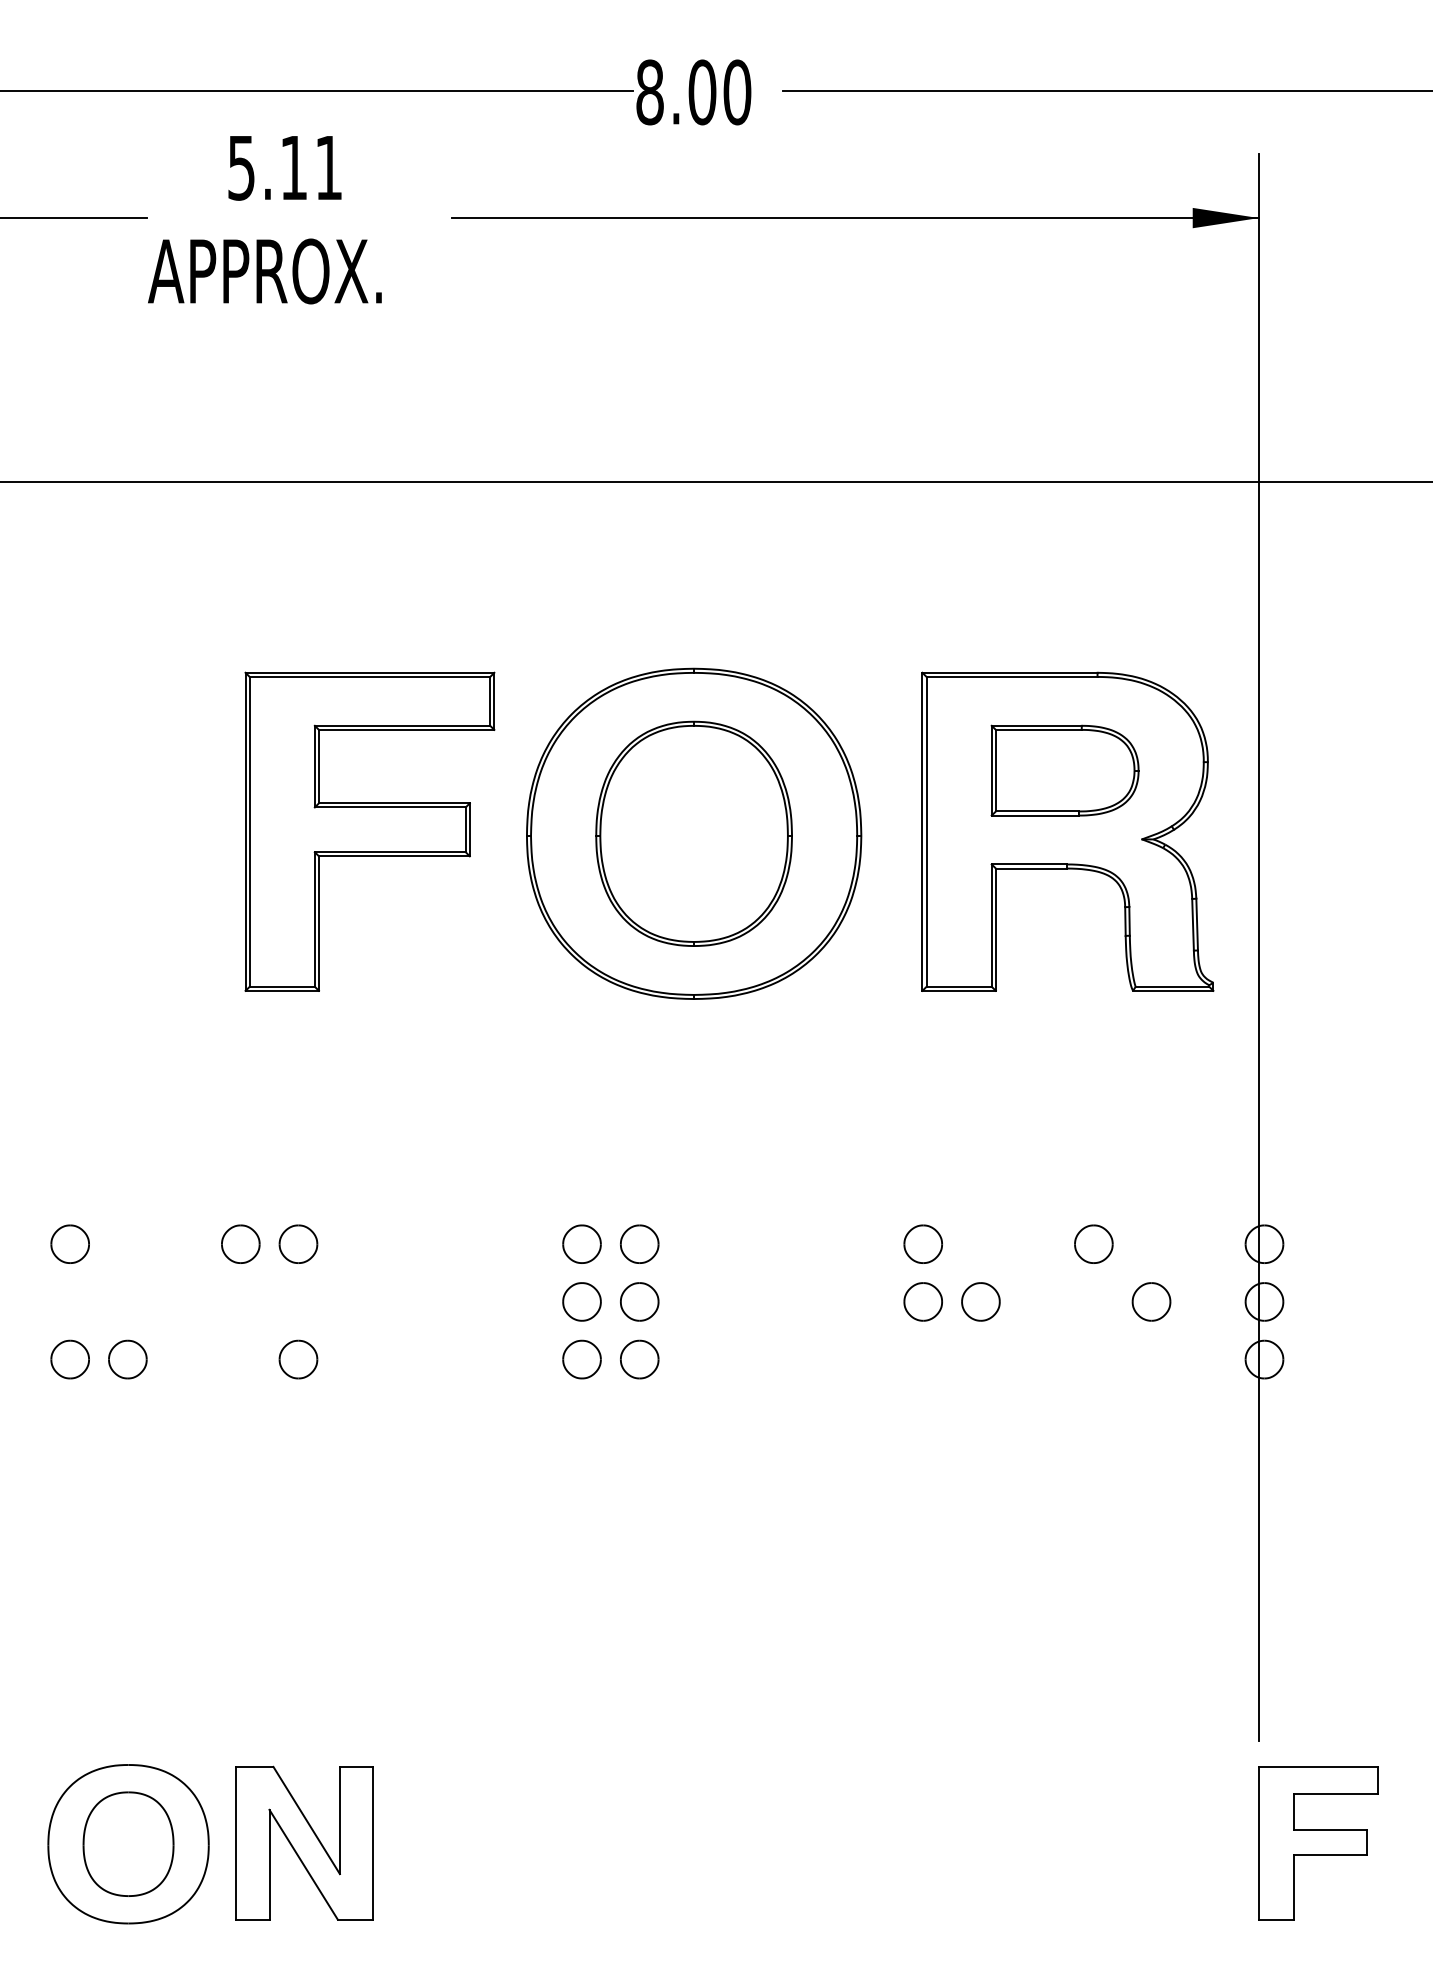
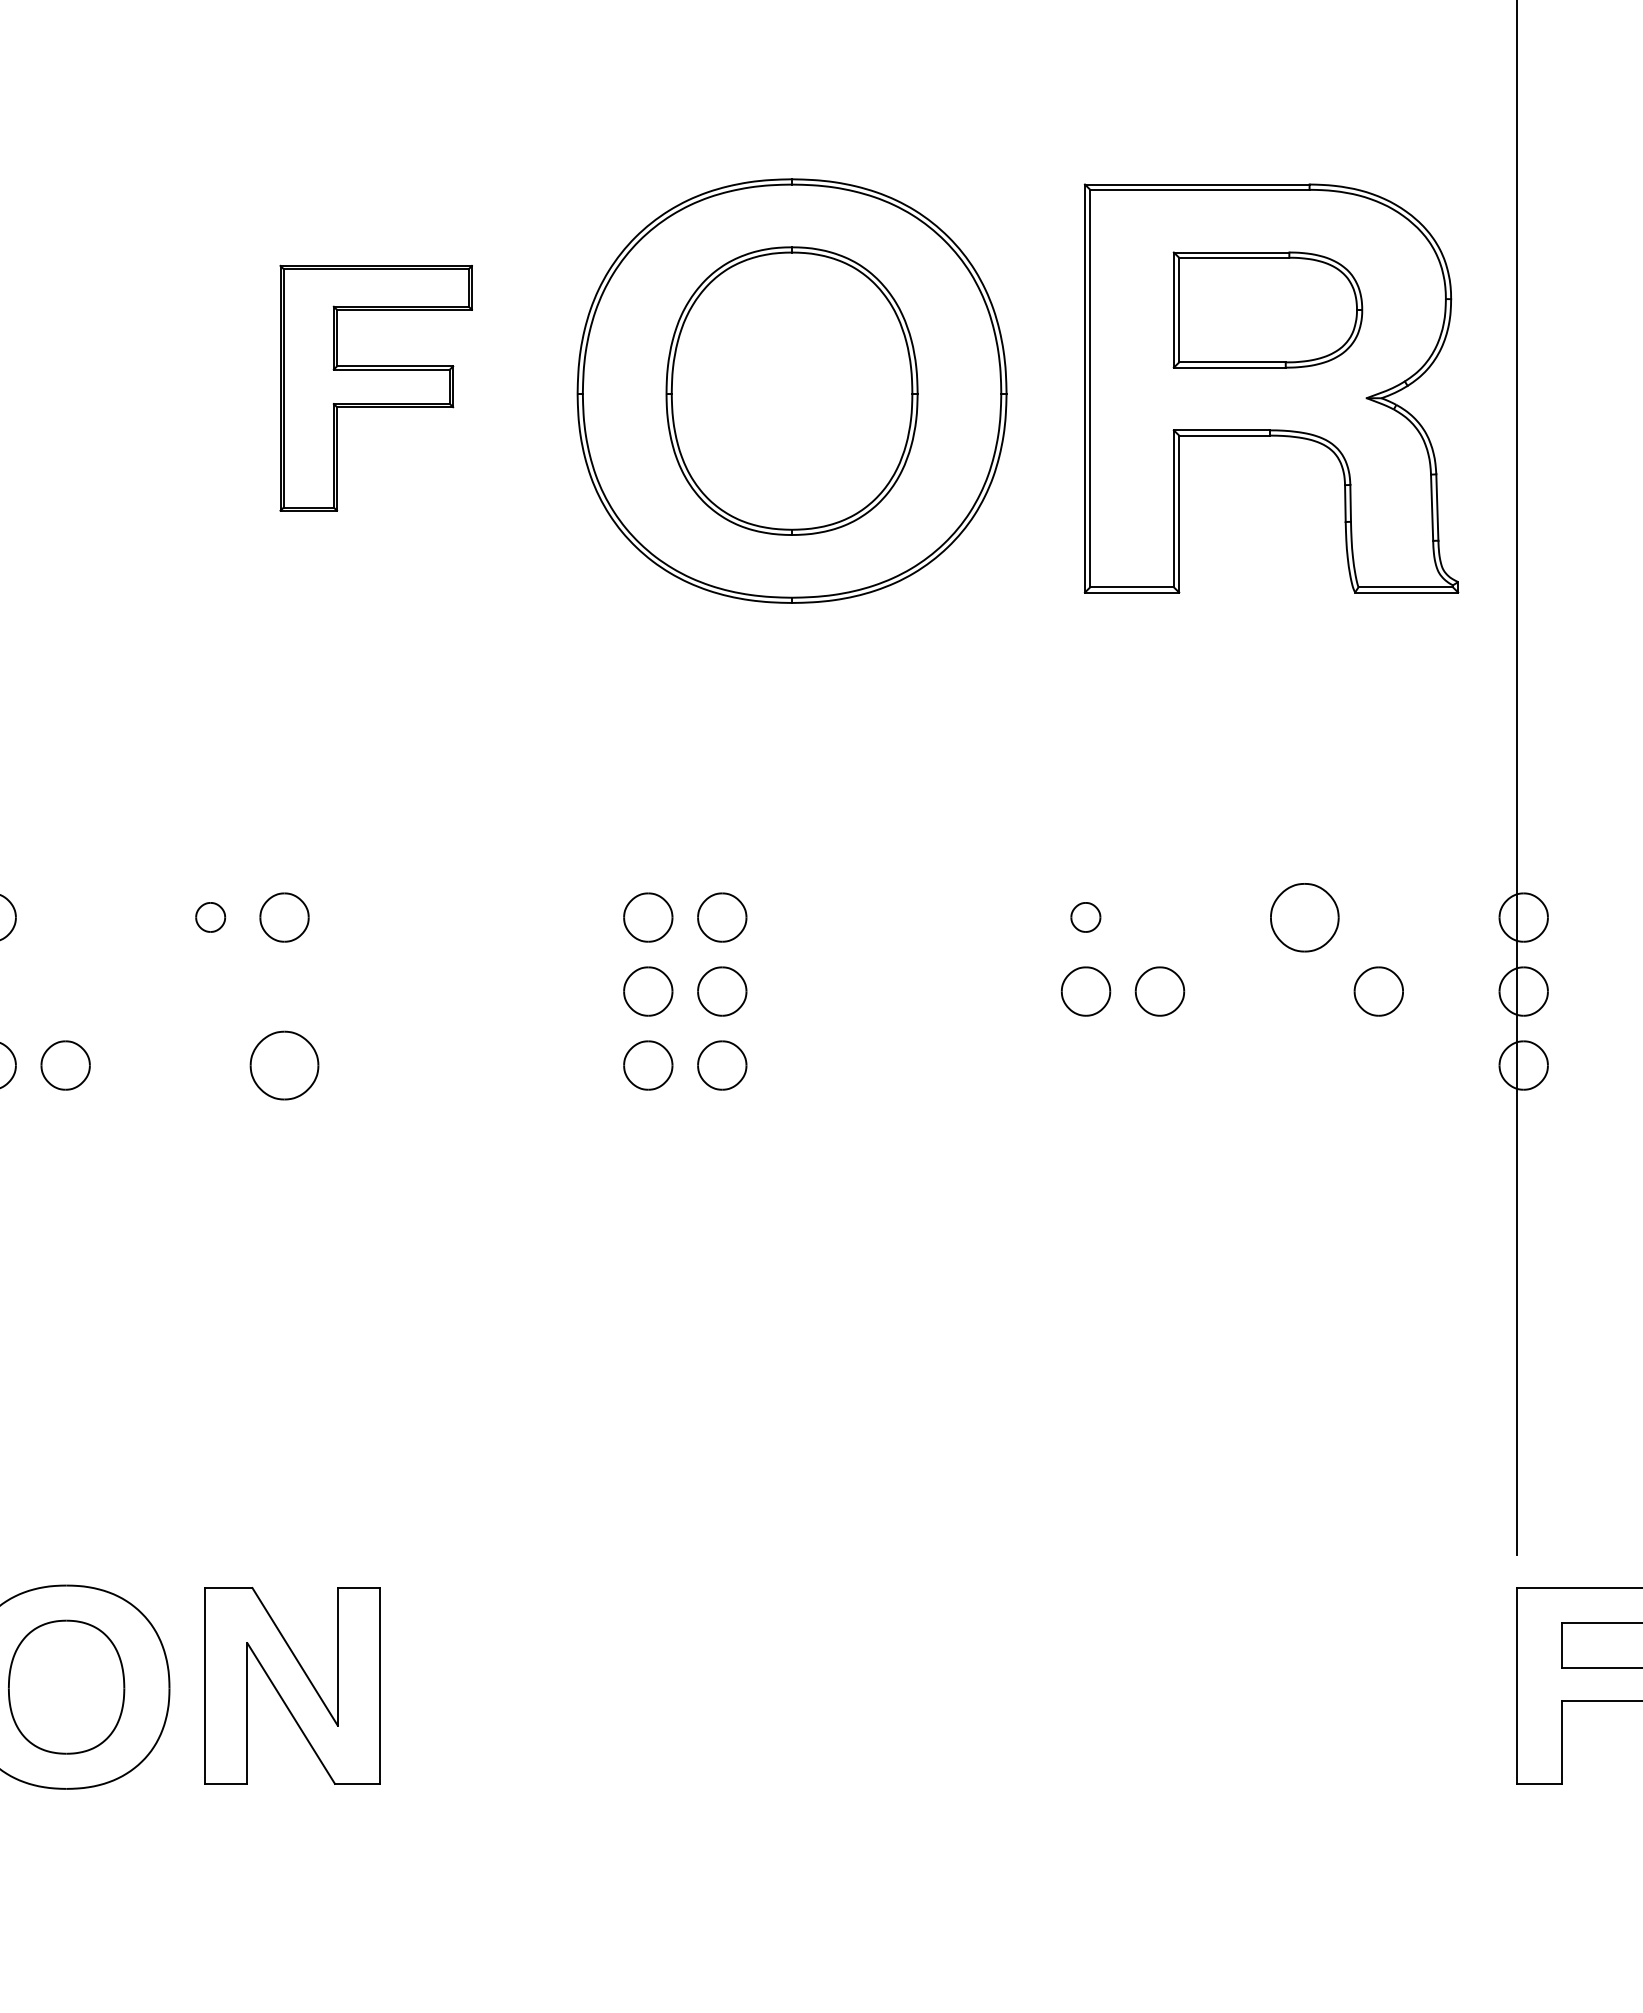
part: (369, 831) -> (375, 388), size x0.6
part: (240, 1243) -> (210, 916), size x0.6
part: (922, 1243) -> (1085, 916), size x0.6
part: (1093, 1243) -> (1304, 916), size x1.4
part: (298, 1359) -> (284, 1065), size x1.4

